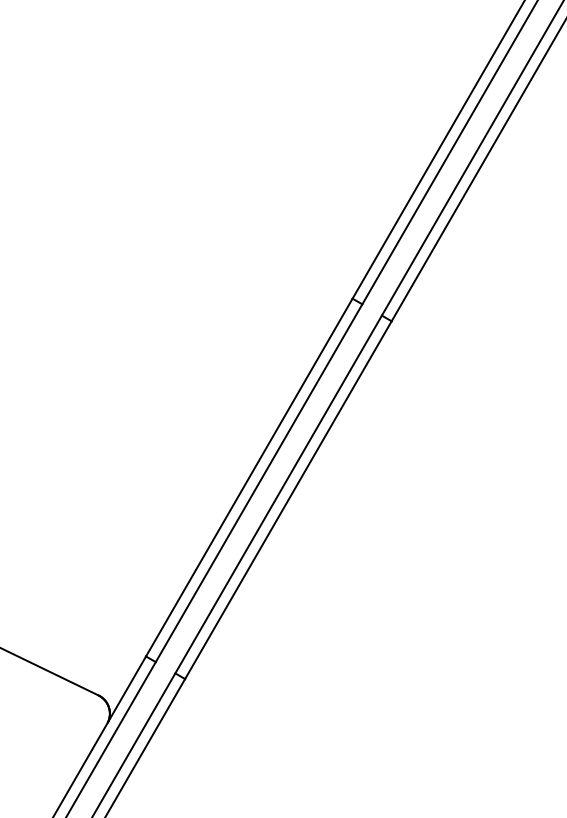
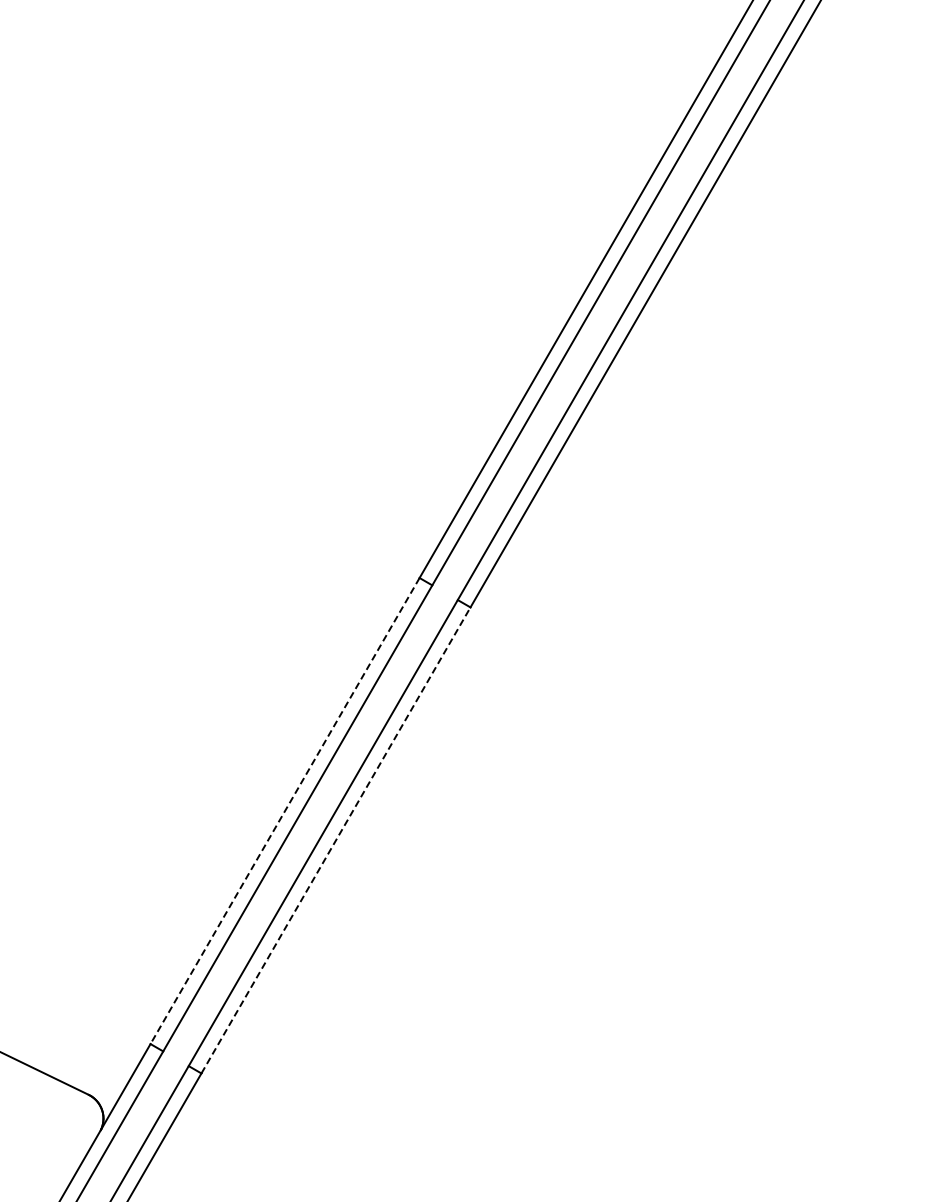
line: (248, 477) -> (284, 811), solid -> dashed
line: (288, 500) -> (336, 840), solid -> dashed

